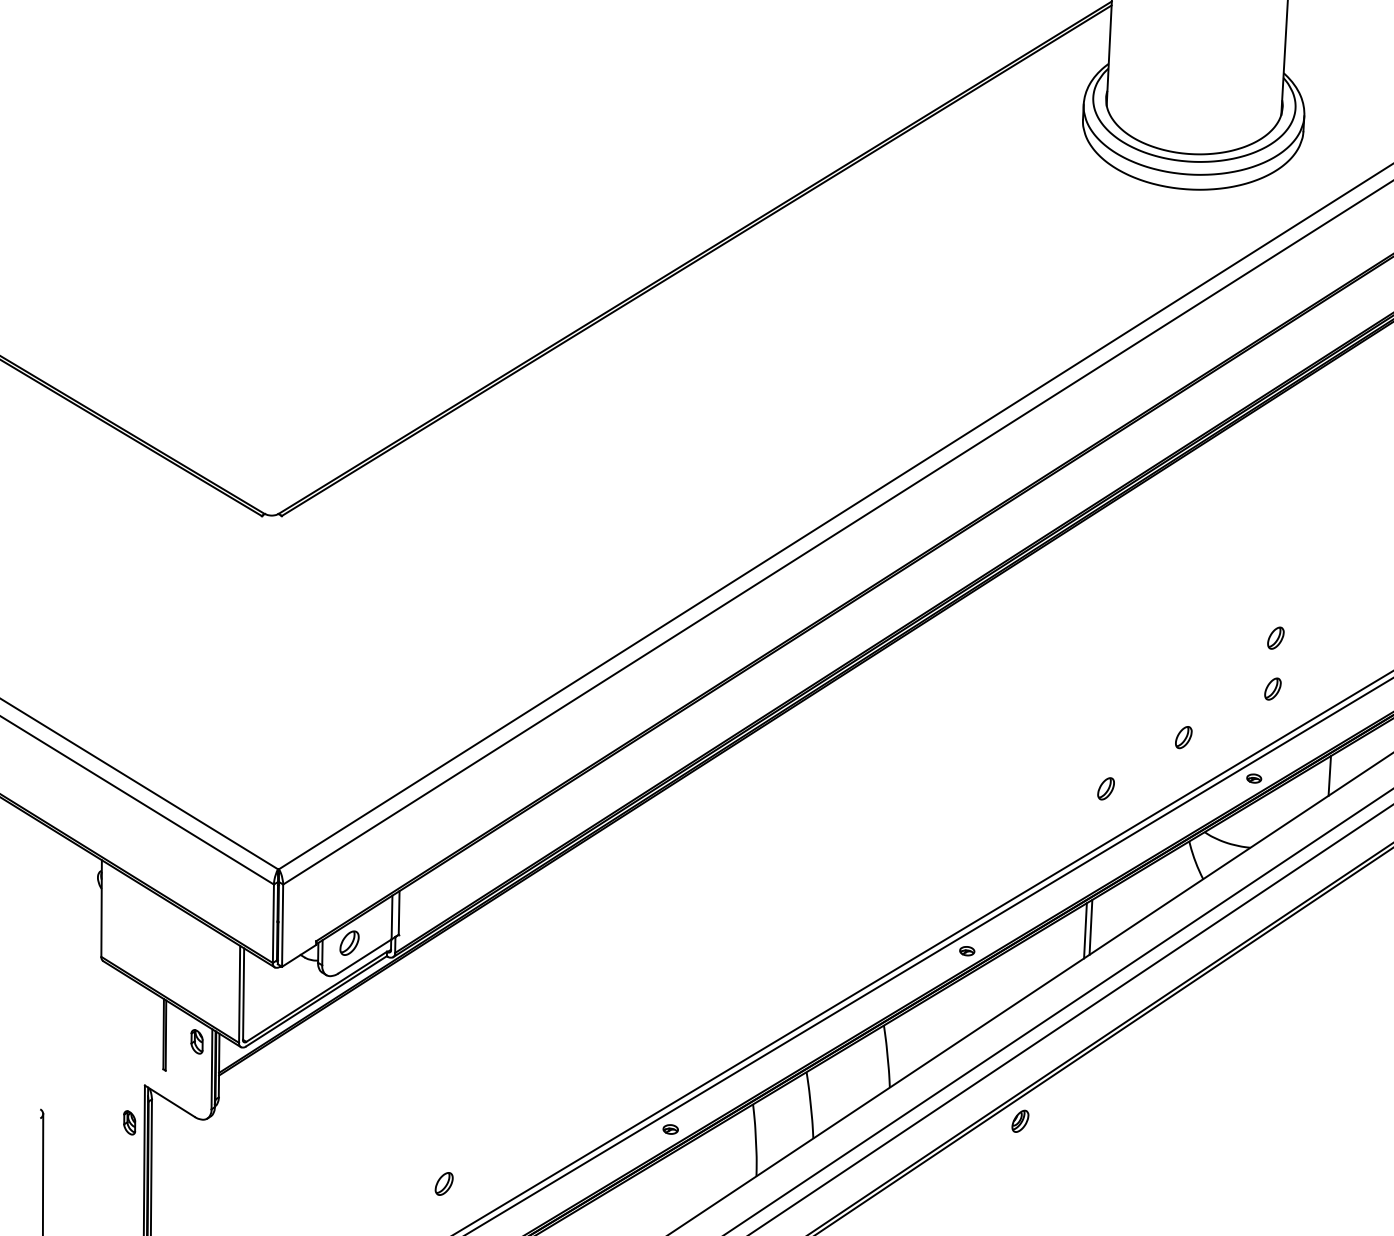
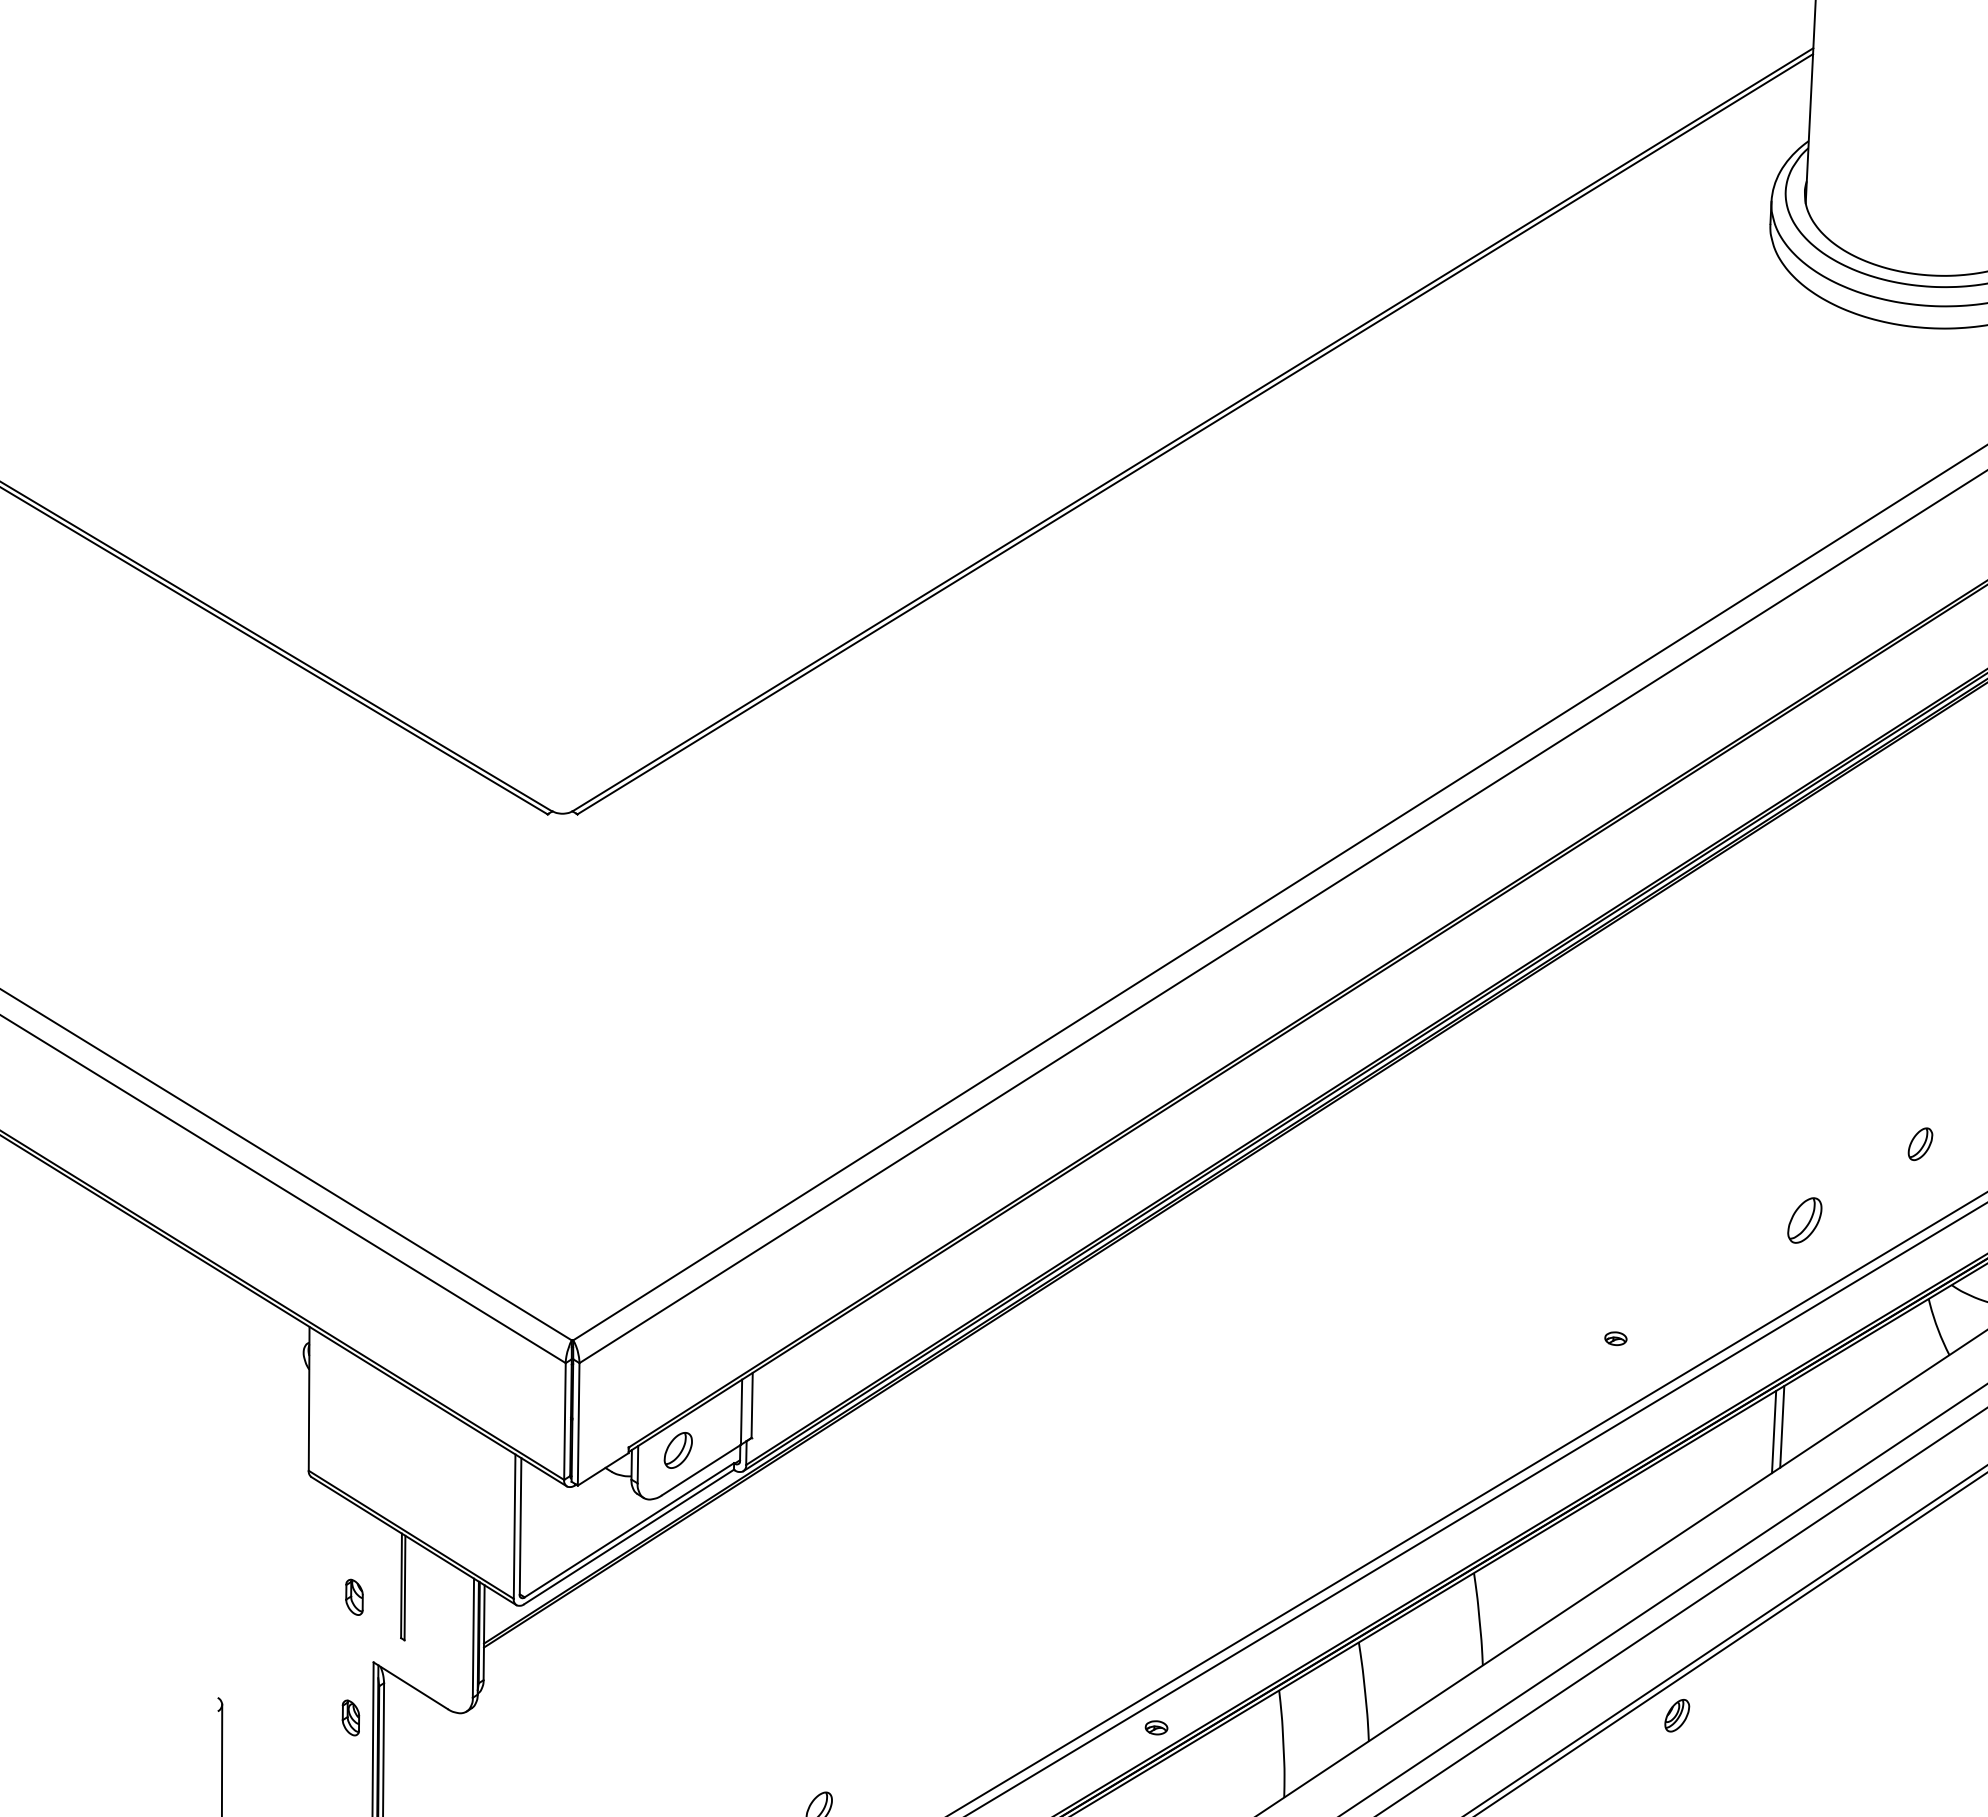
part: (1105, 788) -> (1803, 1220), size x1.4
part: (967, 951) -> (1616, 1339), moved
part: (196, 1041) -> (353, 1596), moved

